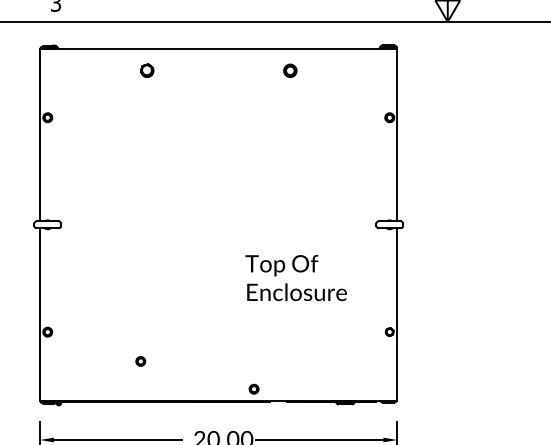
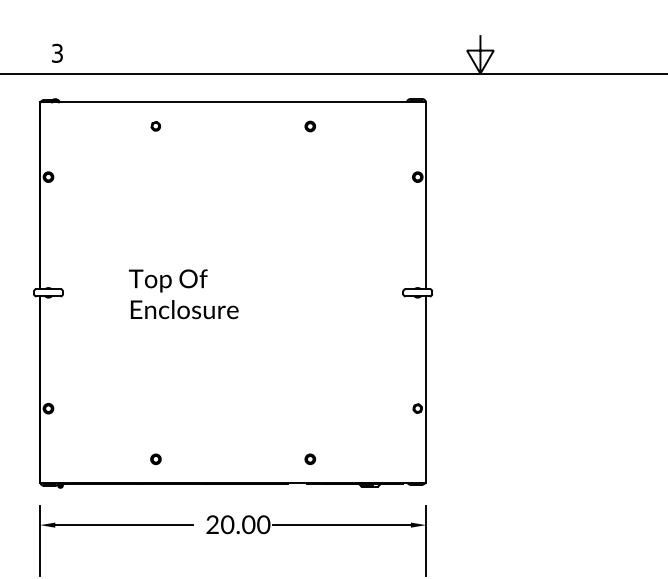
part: (146, 70) -> (155, 126), size x0.62
part: (289, 70) -> (309, 126), size x0.71
text: (295, 278) -> (183, 294), moved
part: (140, 361) -> (155, 459), moved
part: (253, 389) -> (309, 459), moved

